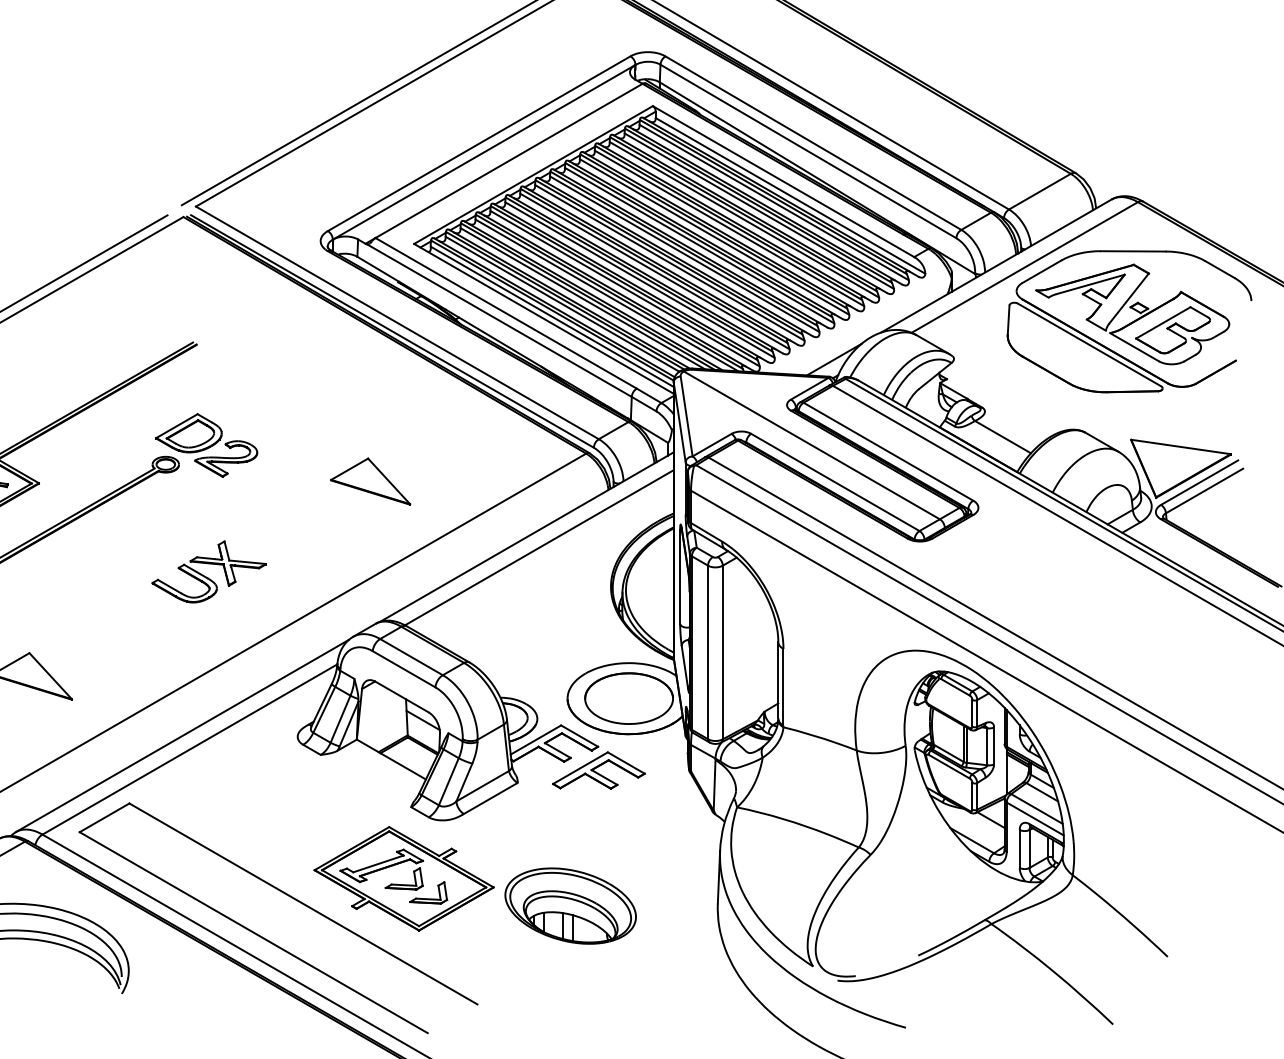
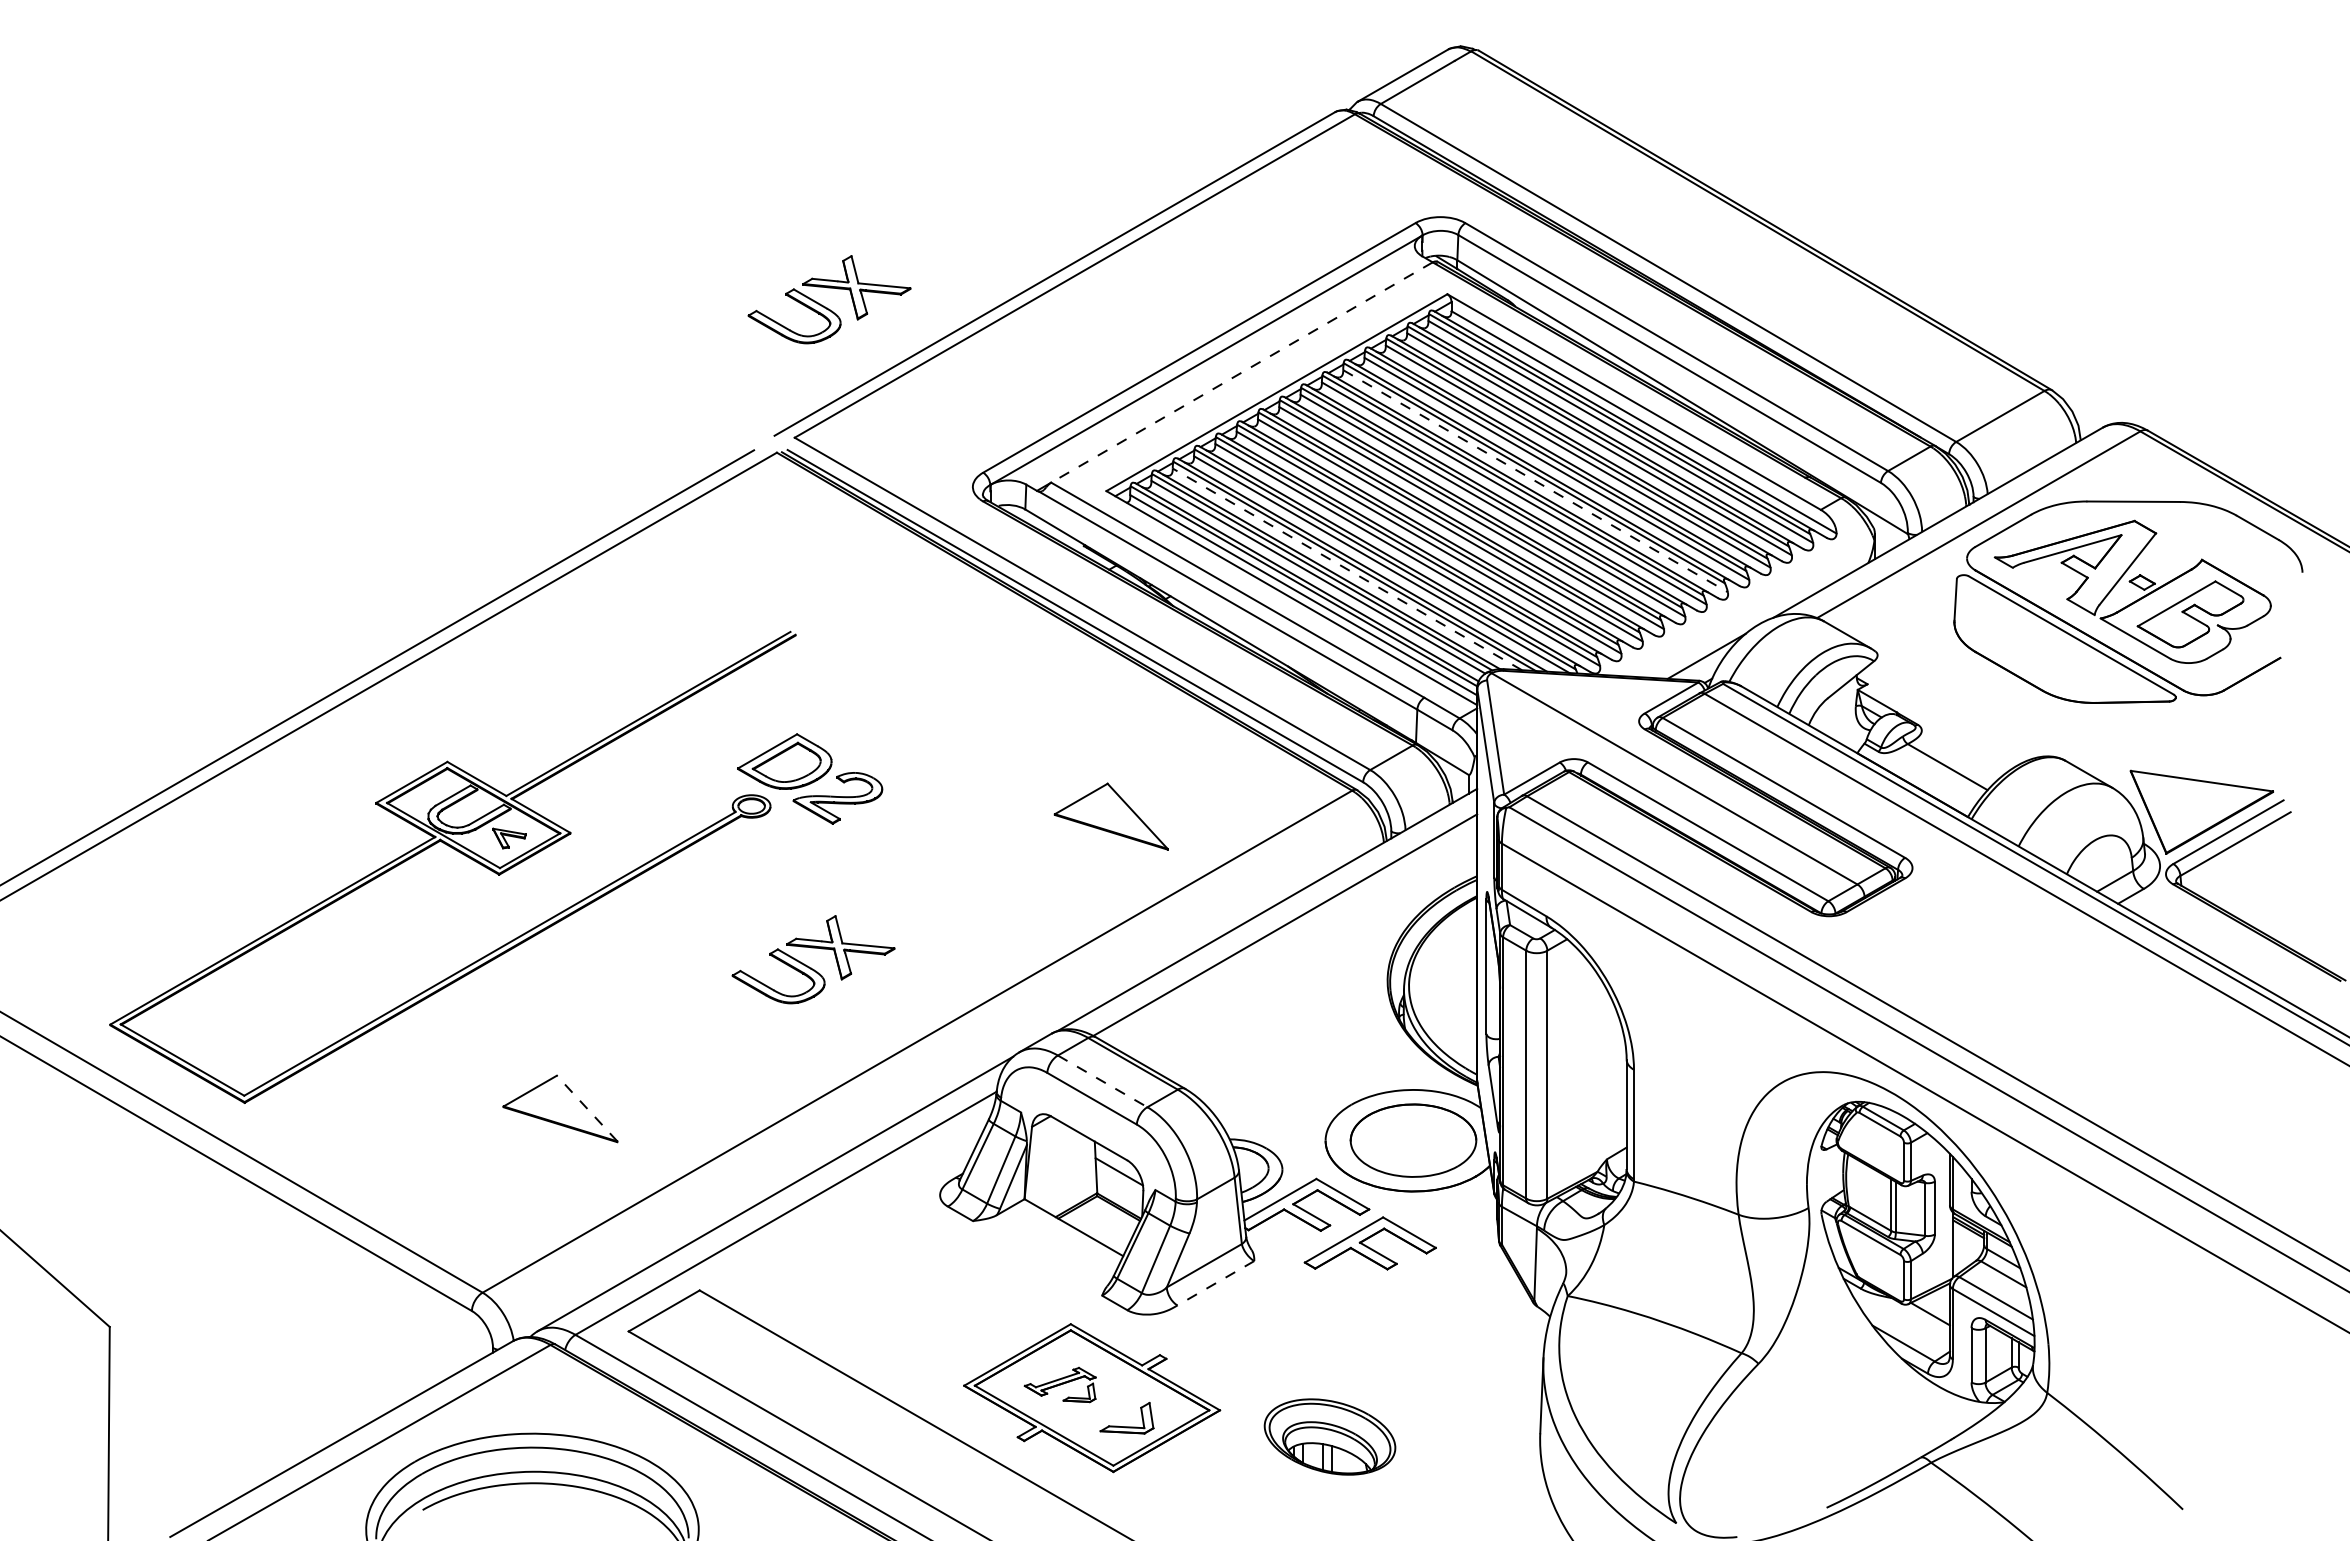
part: (217, 114) -> (825, 306), added
line: (508, 160) -> (1241, 372), solid -> dashed
line: (714, 237) -> (1535, 481), solid -> dashed
line: (582, 298) -> (1347, 569), solid -> dashed
part: (370, 481) -> (1110, 816), moved
line: (411, 657) -> (1102, 1081), solid -> dashed
line: (50, 676) -> (587, 1108), solid -> dashed
line: (490, 798) -> (1215, 1283), solid -> dashed
part: (382, 869) -> (1060, 1384), size x0.6
part: (570, 905) -> (1329, 1436), size x0.7

